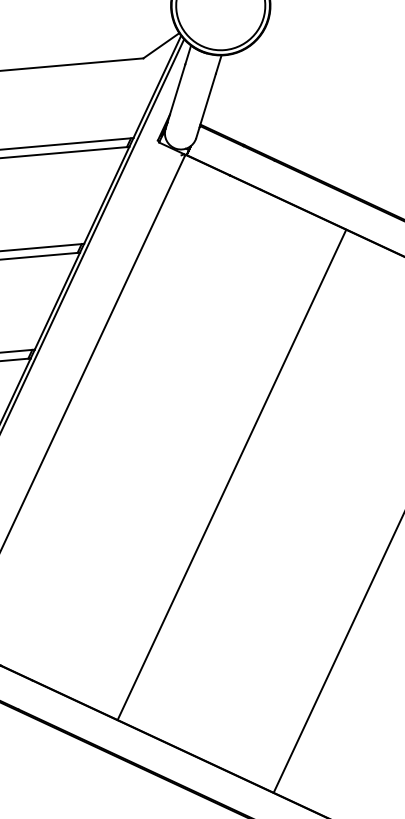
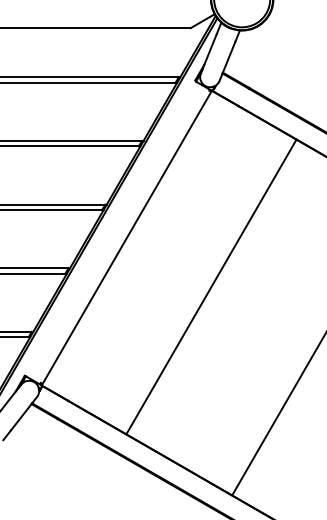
line: (231, 474) -> (211, 286), moved

